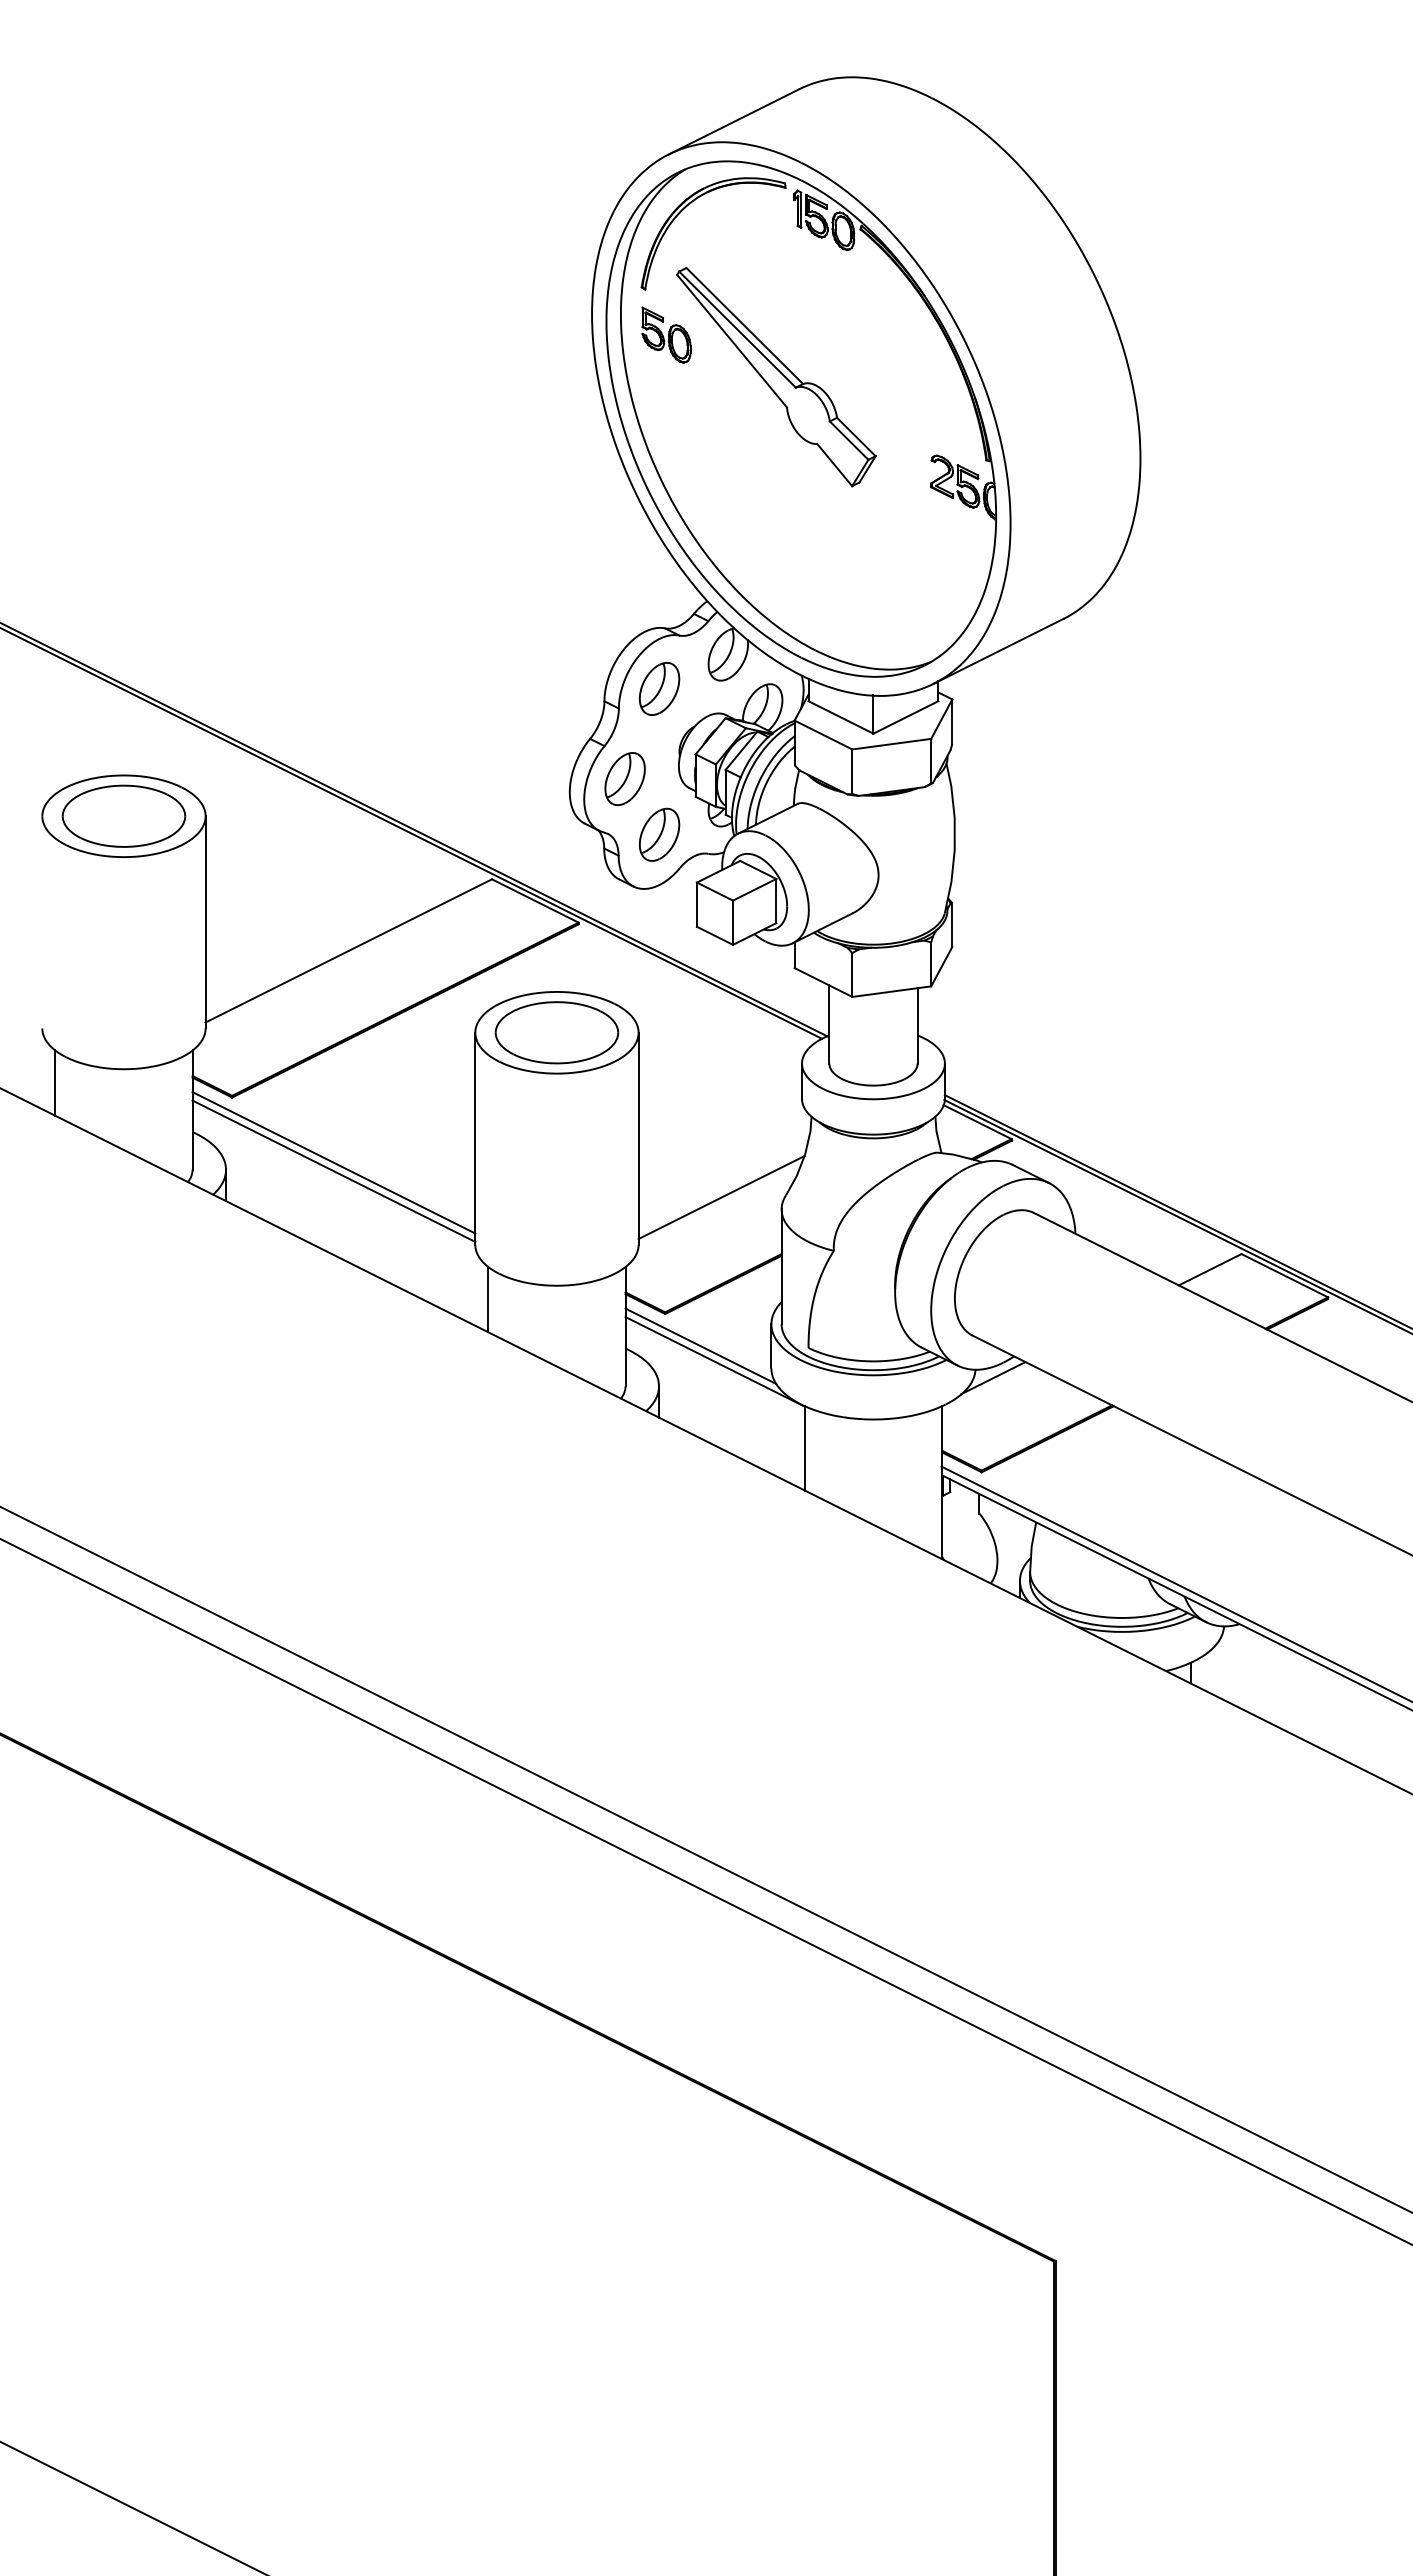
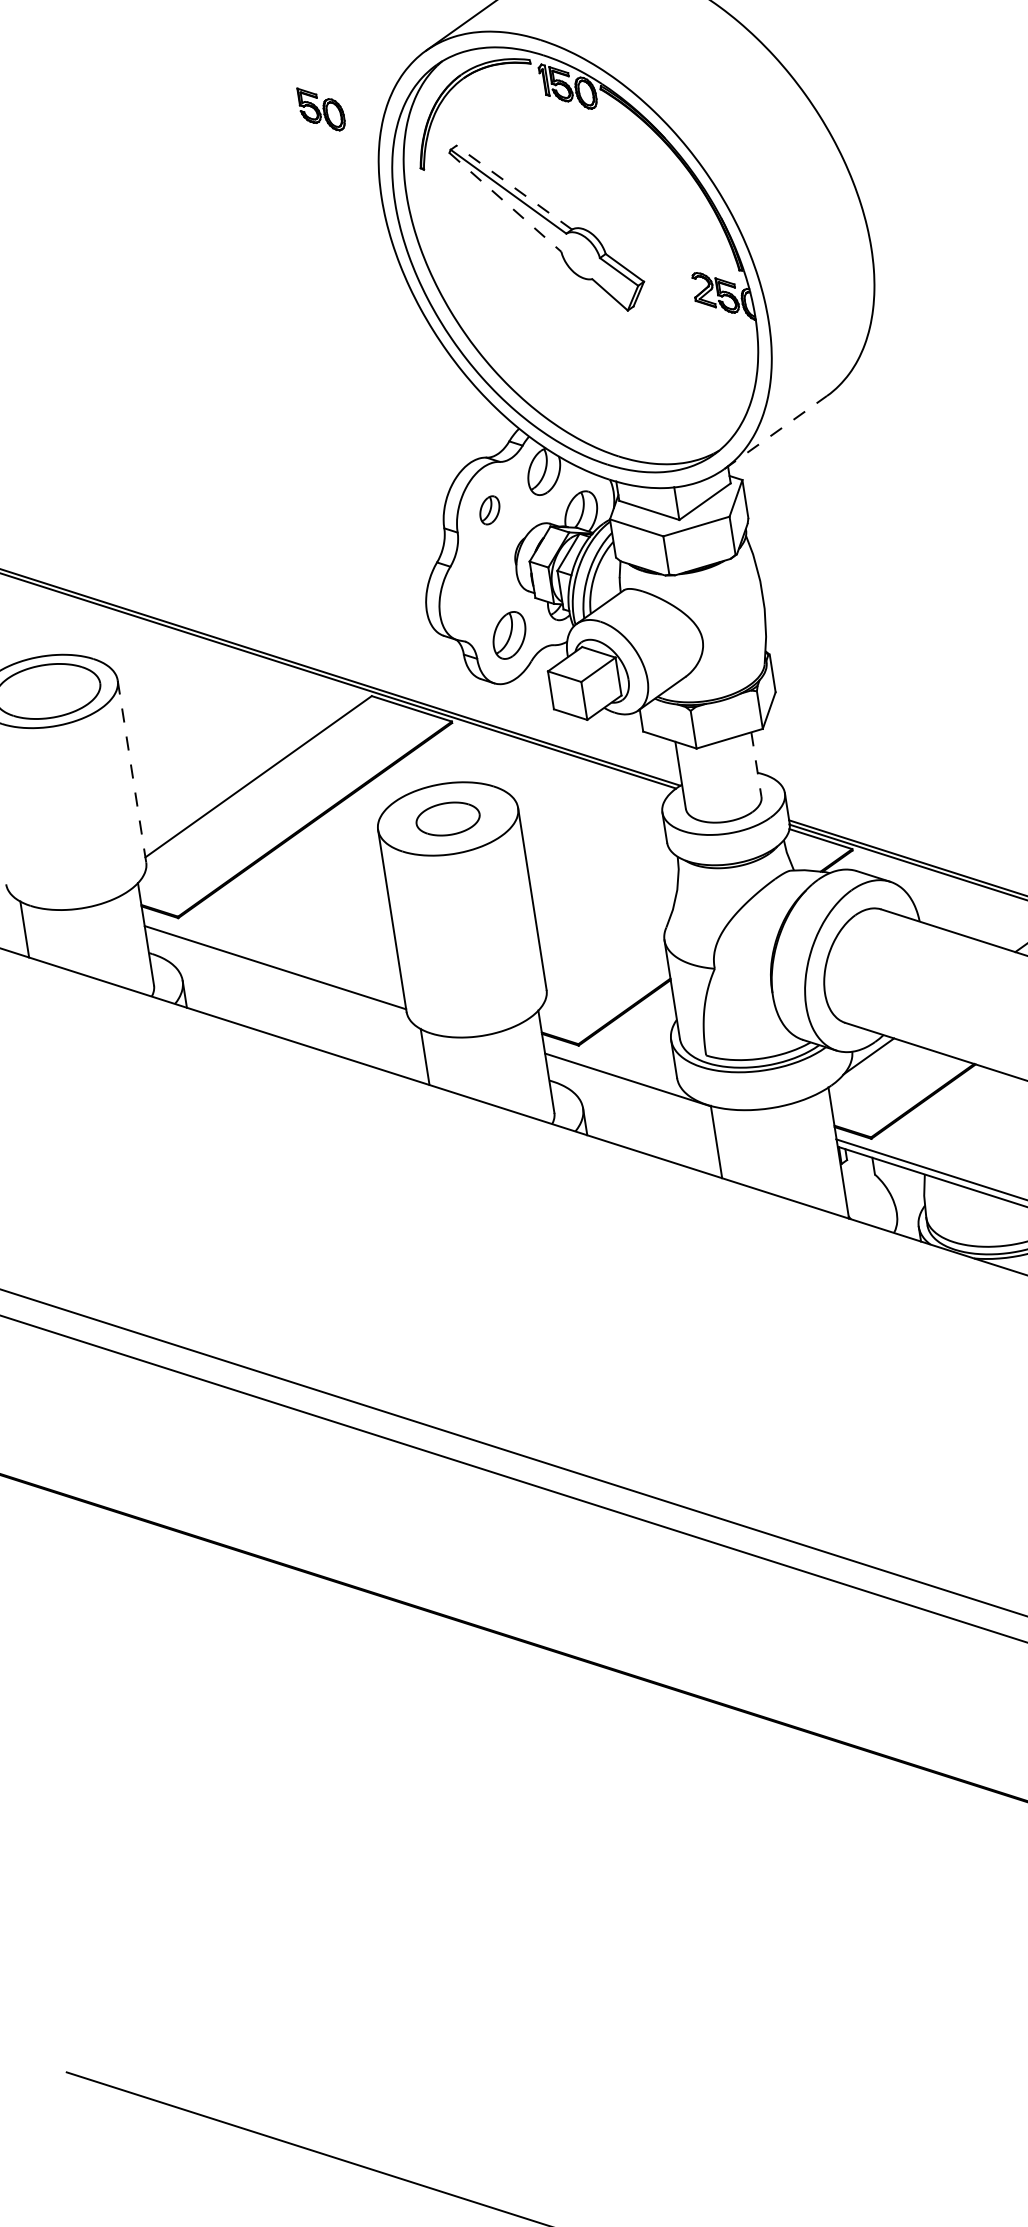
line: (744, 325) -> (513, 187), solid -> dashed
part: (666, 334) -> (321, 108), moved
line: (732, 341) -> (505, 202), solid -> dashed
line: (998, 651) -> (775, 432), solid -> dashed
part: (659, 688) -> (489, 509), size x0.6
part: (624, 779) -> (472, 592), removed
line: (205, 922) -> (131, 771), solid -> dashed
line: (917, 1025) -> (756, 764), solid -> dashed
part: (556, 1032) -> (447, 818), size x0.6
line: (333, 1162) -> (273, 960), removed
line: (721, 1197) -> (611, 938), removed
line: (700, 1345) -> (613, 1067), removed

